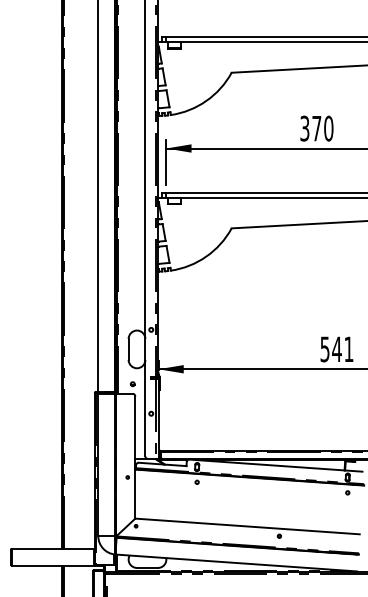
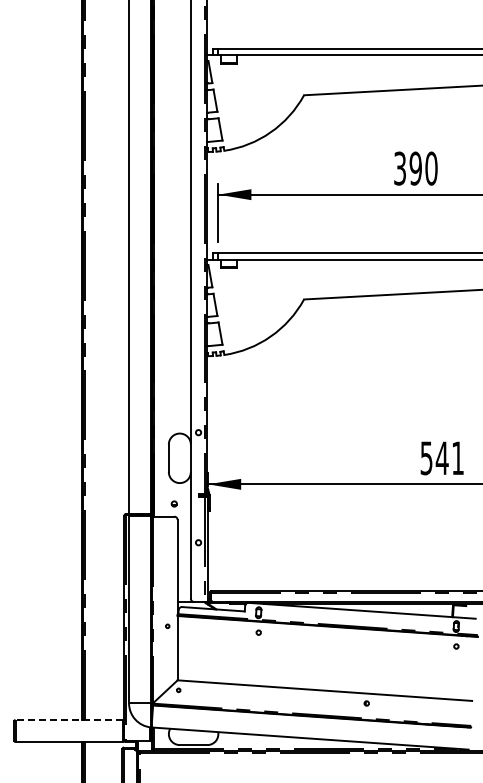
text: (316, 128) -> (415, 168), 370 -> 390
line: (52, 548) -> (69, 719), solid -> dashed

